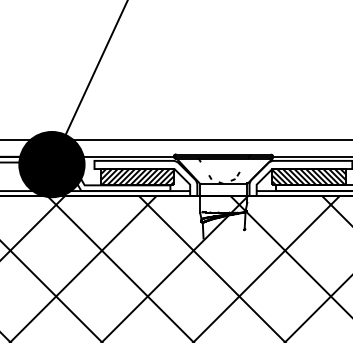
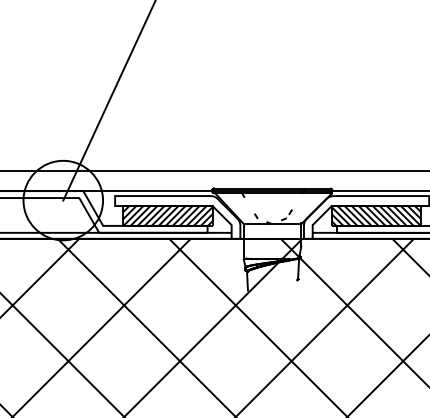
fill: (51, 164) -> (62, 200), removed

